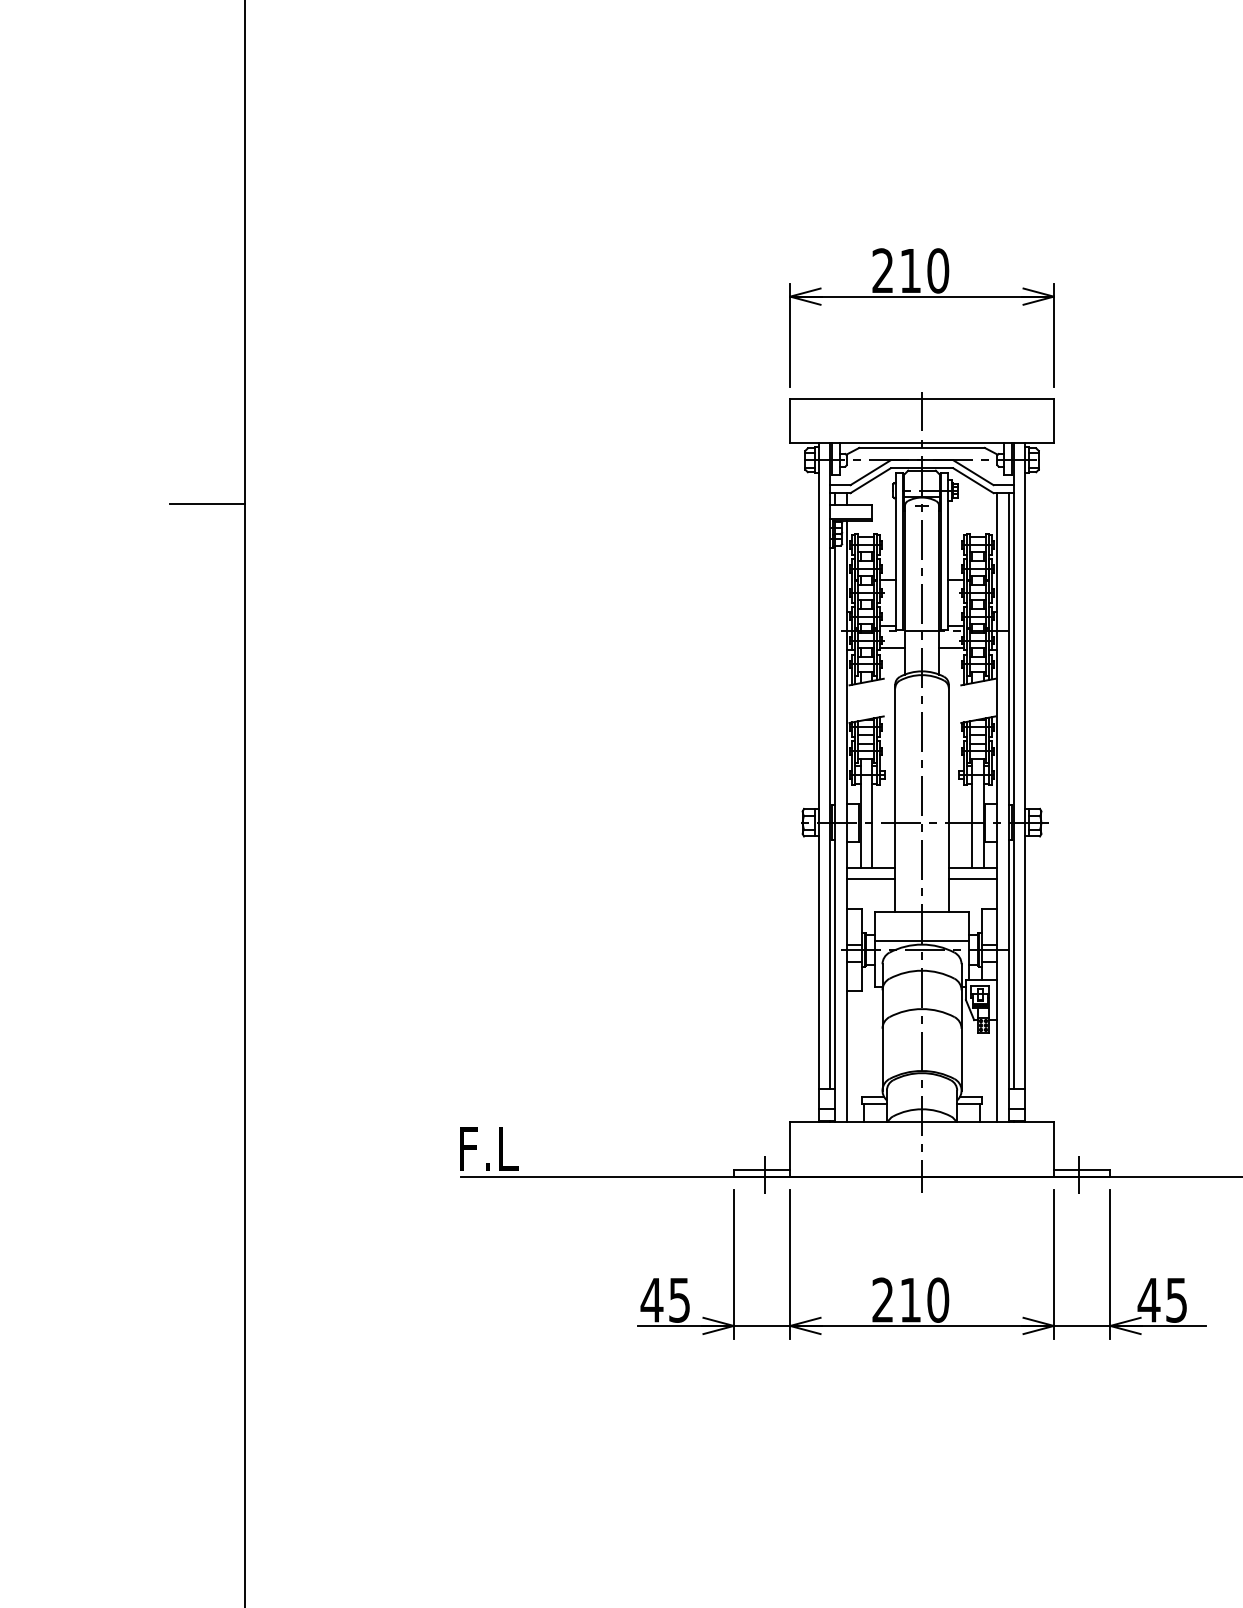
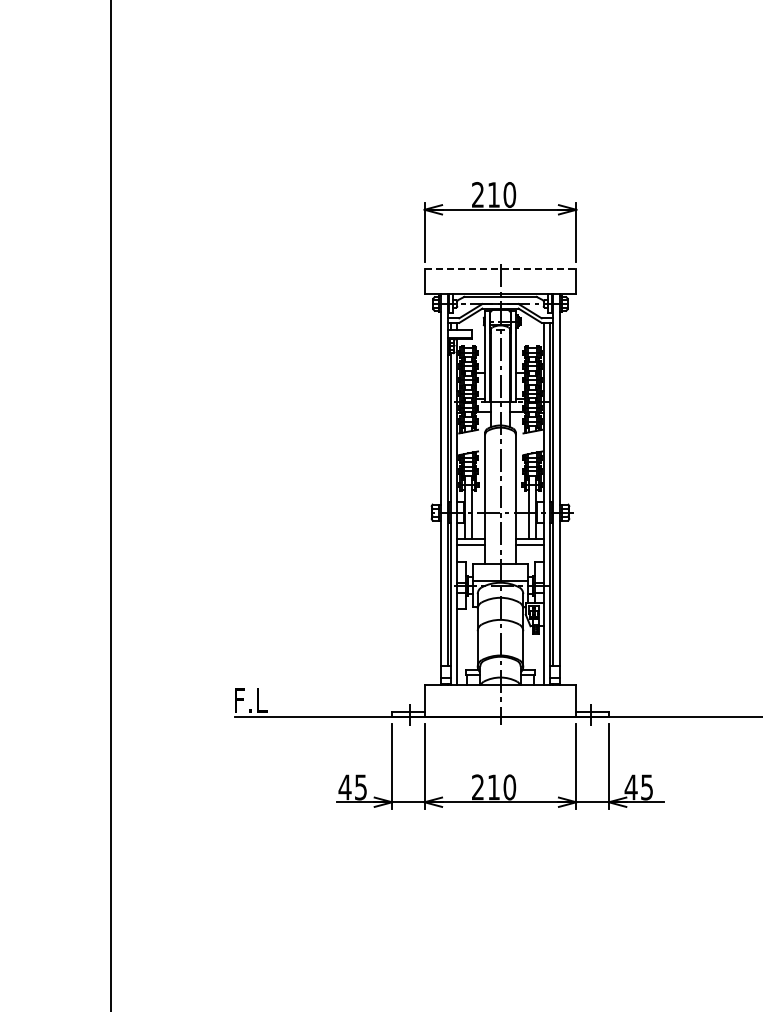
line: (922, 398) -> (500, 268), solid -> dashed
line: (208, 504) -> (89, 329), removed

